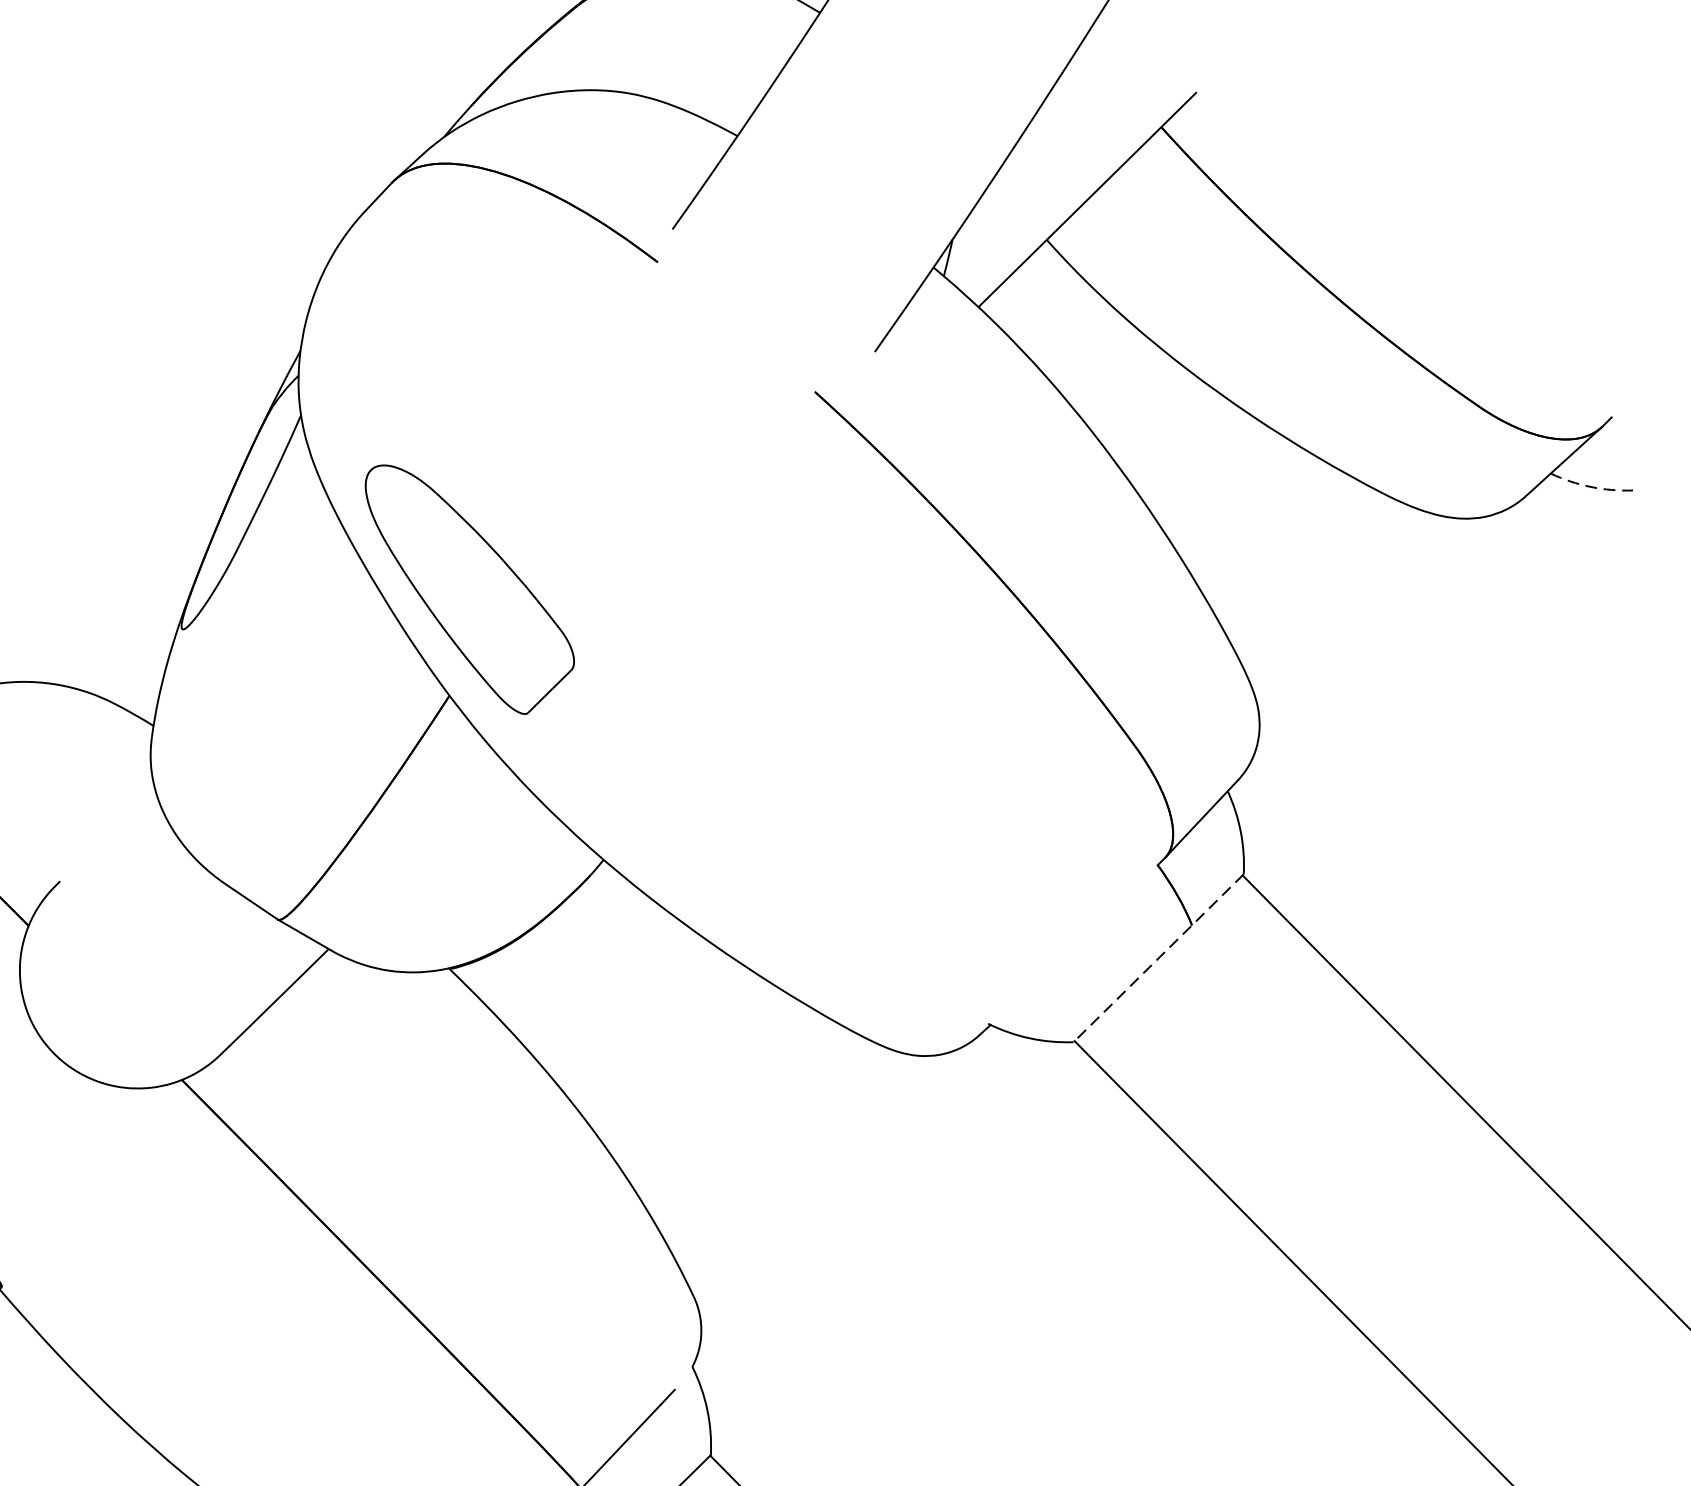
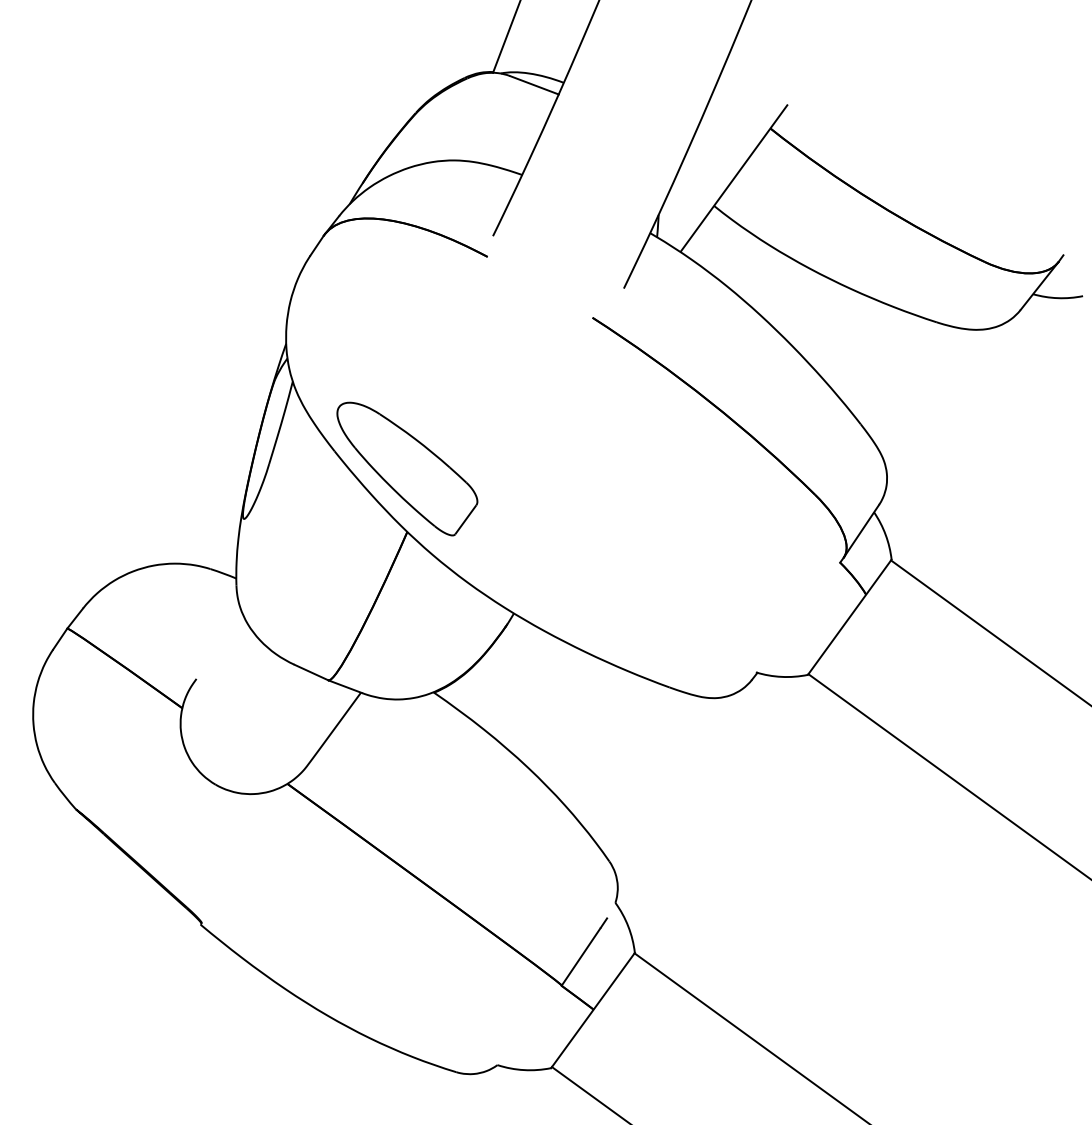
arc: (1590, 487) -> (1057, 298), dashed -> solid
line: (1158, 958) -> (849, 617), dashed -> solid

